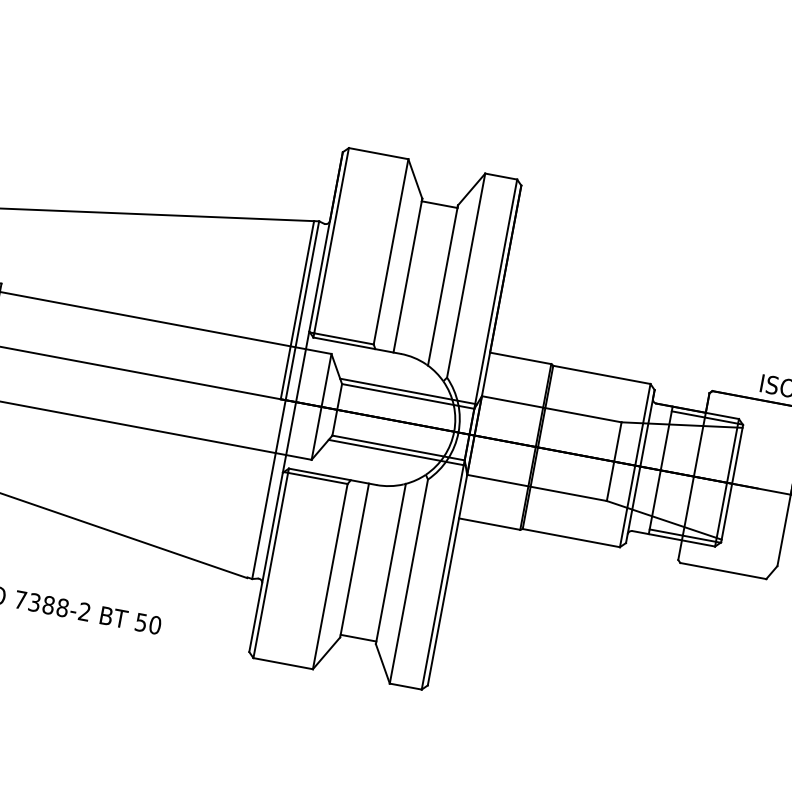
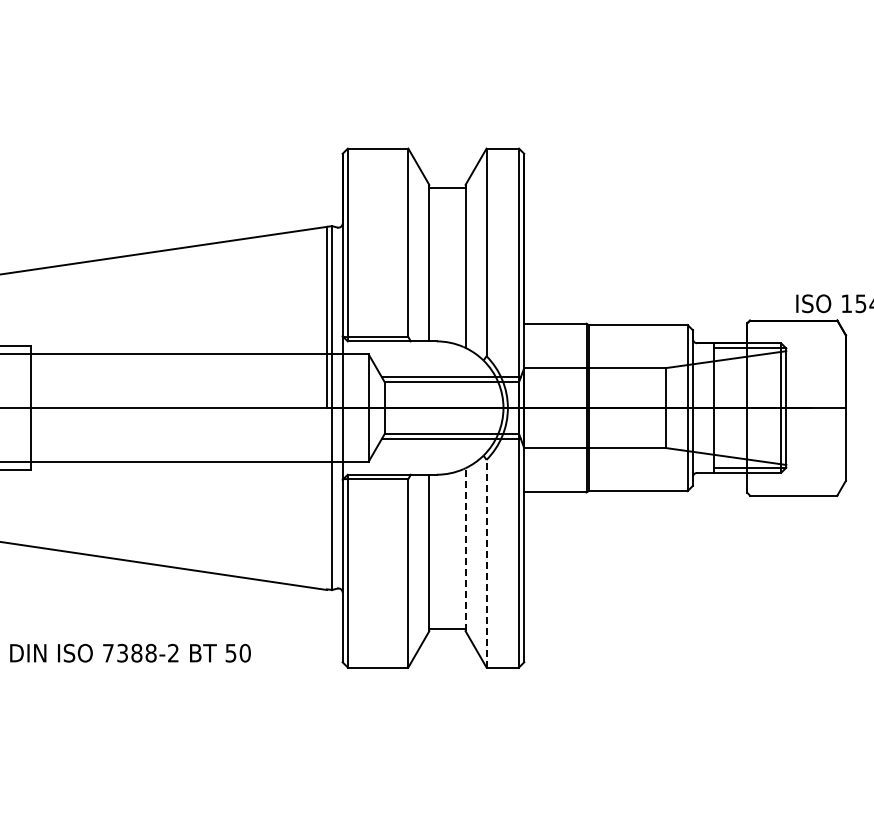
line: (390, 563) -> (465, 549), solid -> dashed
line: (408, 581) -> (486, 563), solid -> dashed

